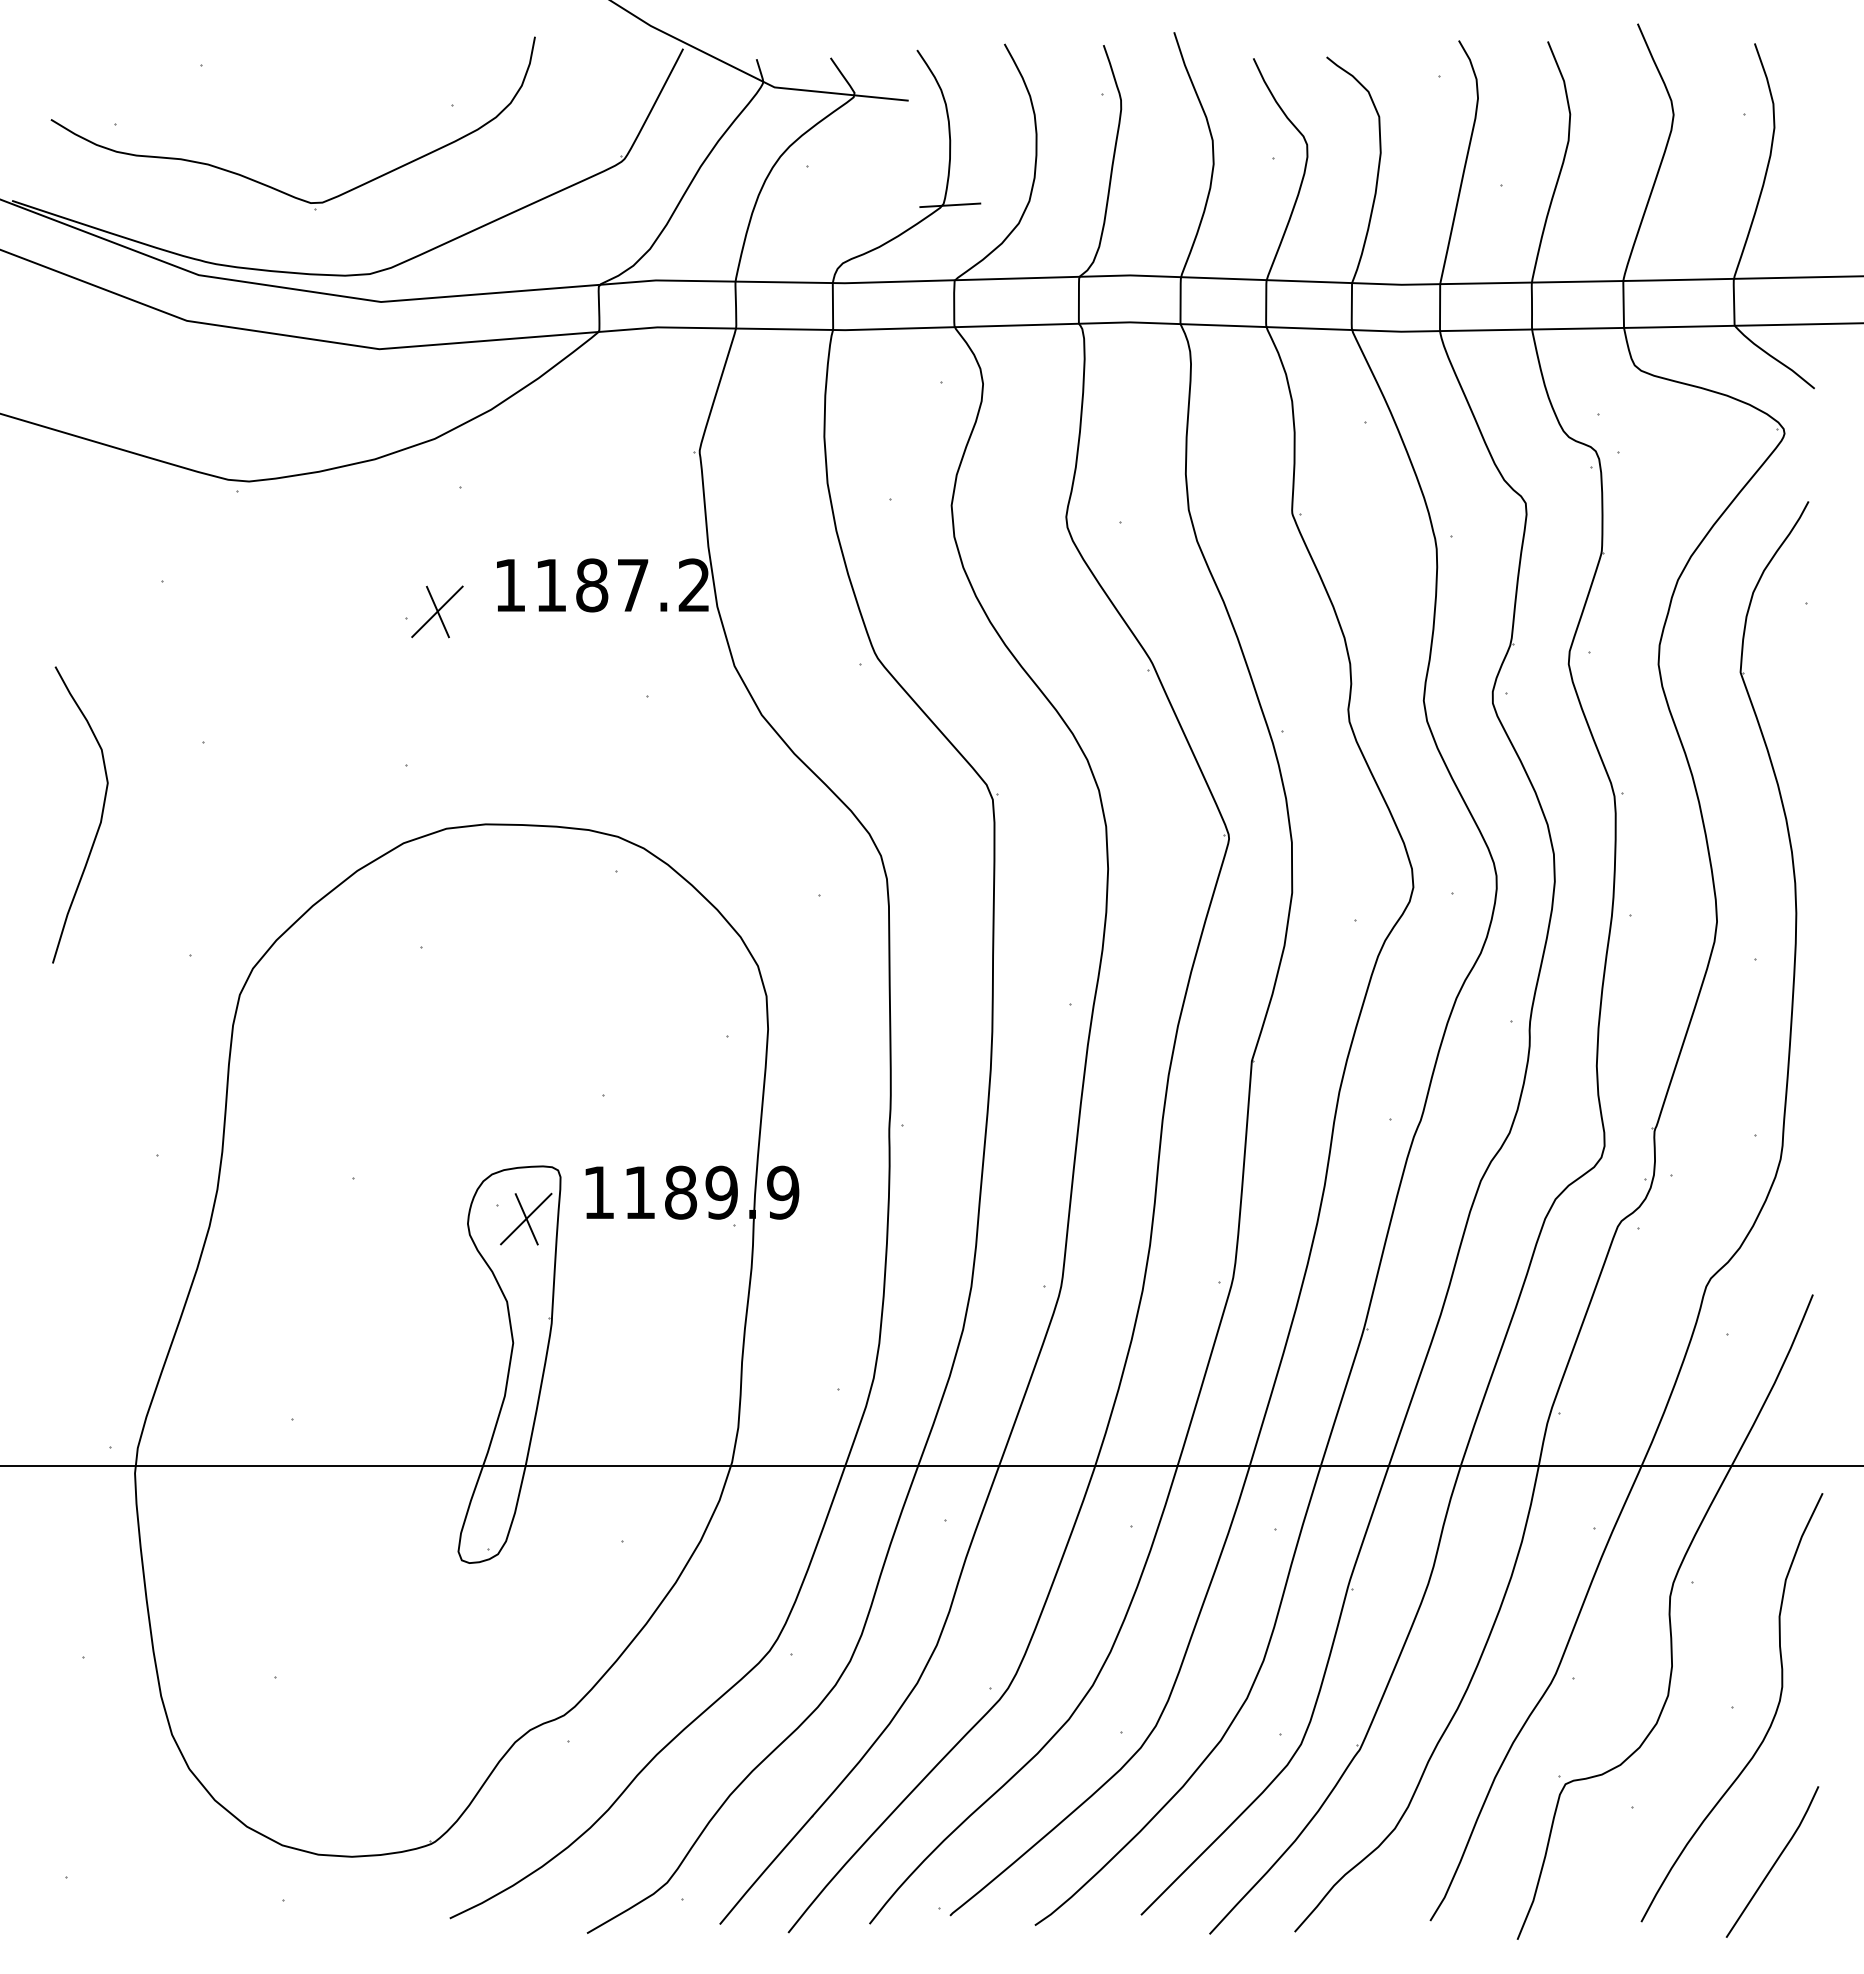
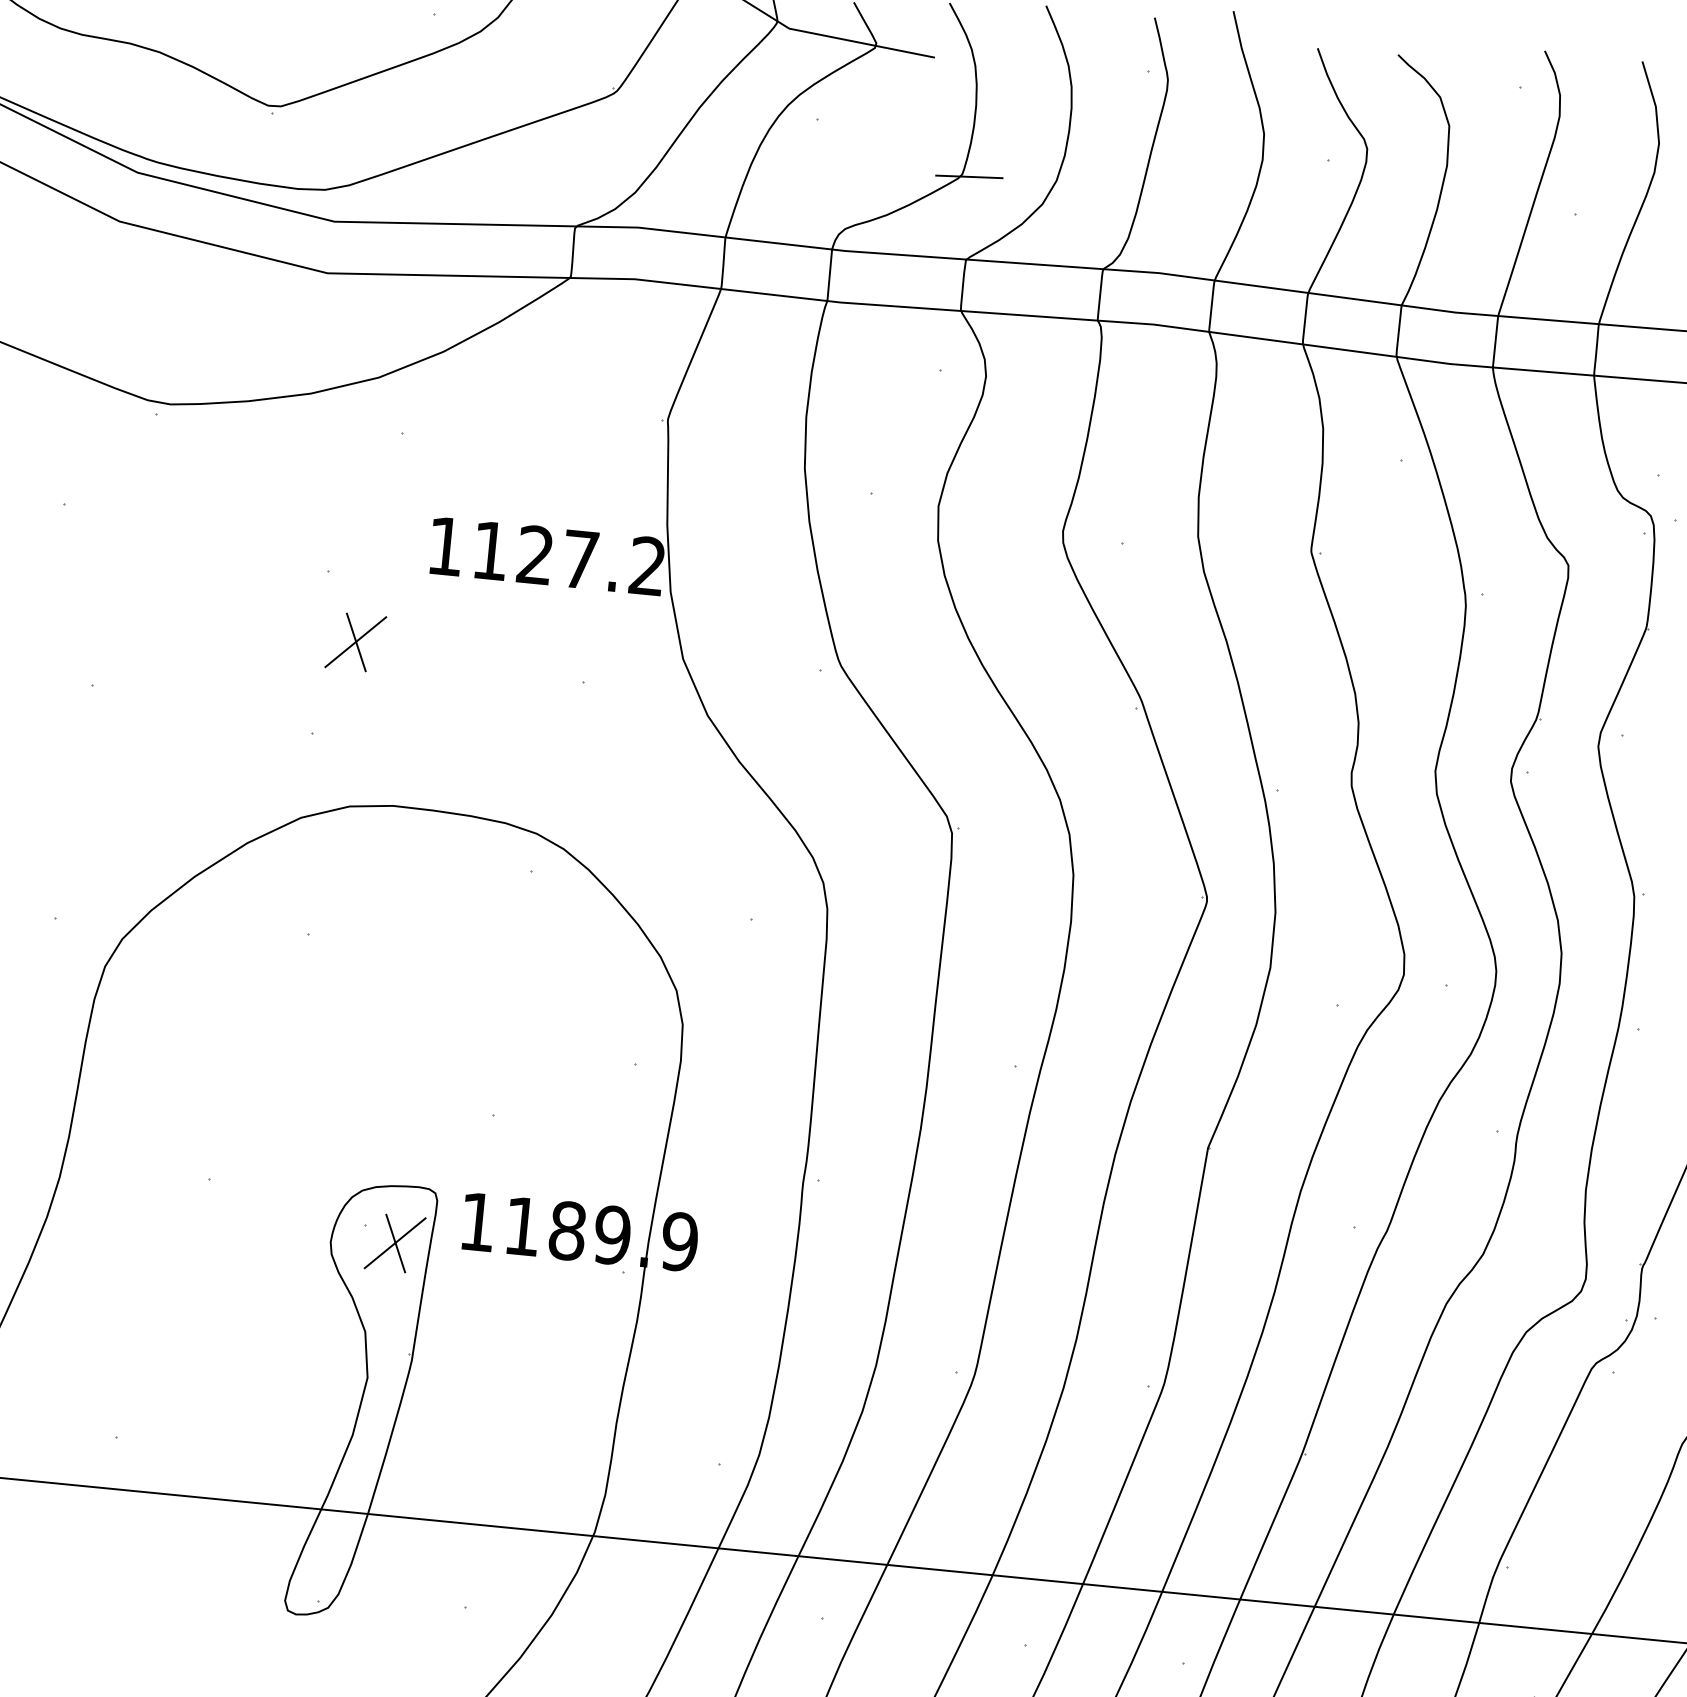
text: (592, 585) -> (535, 555), 1187.2 -> 1127.2
part: (437, 611) -> (355, 641), moved

